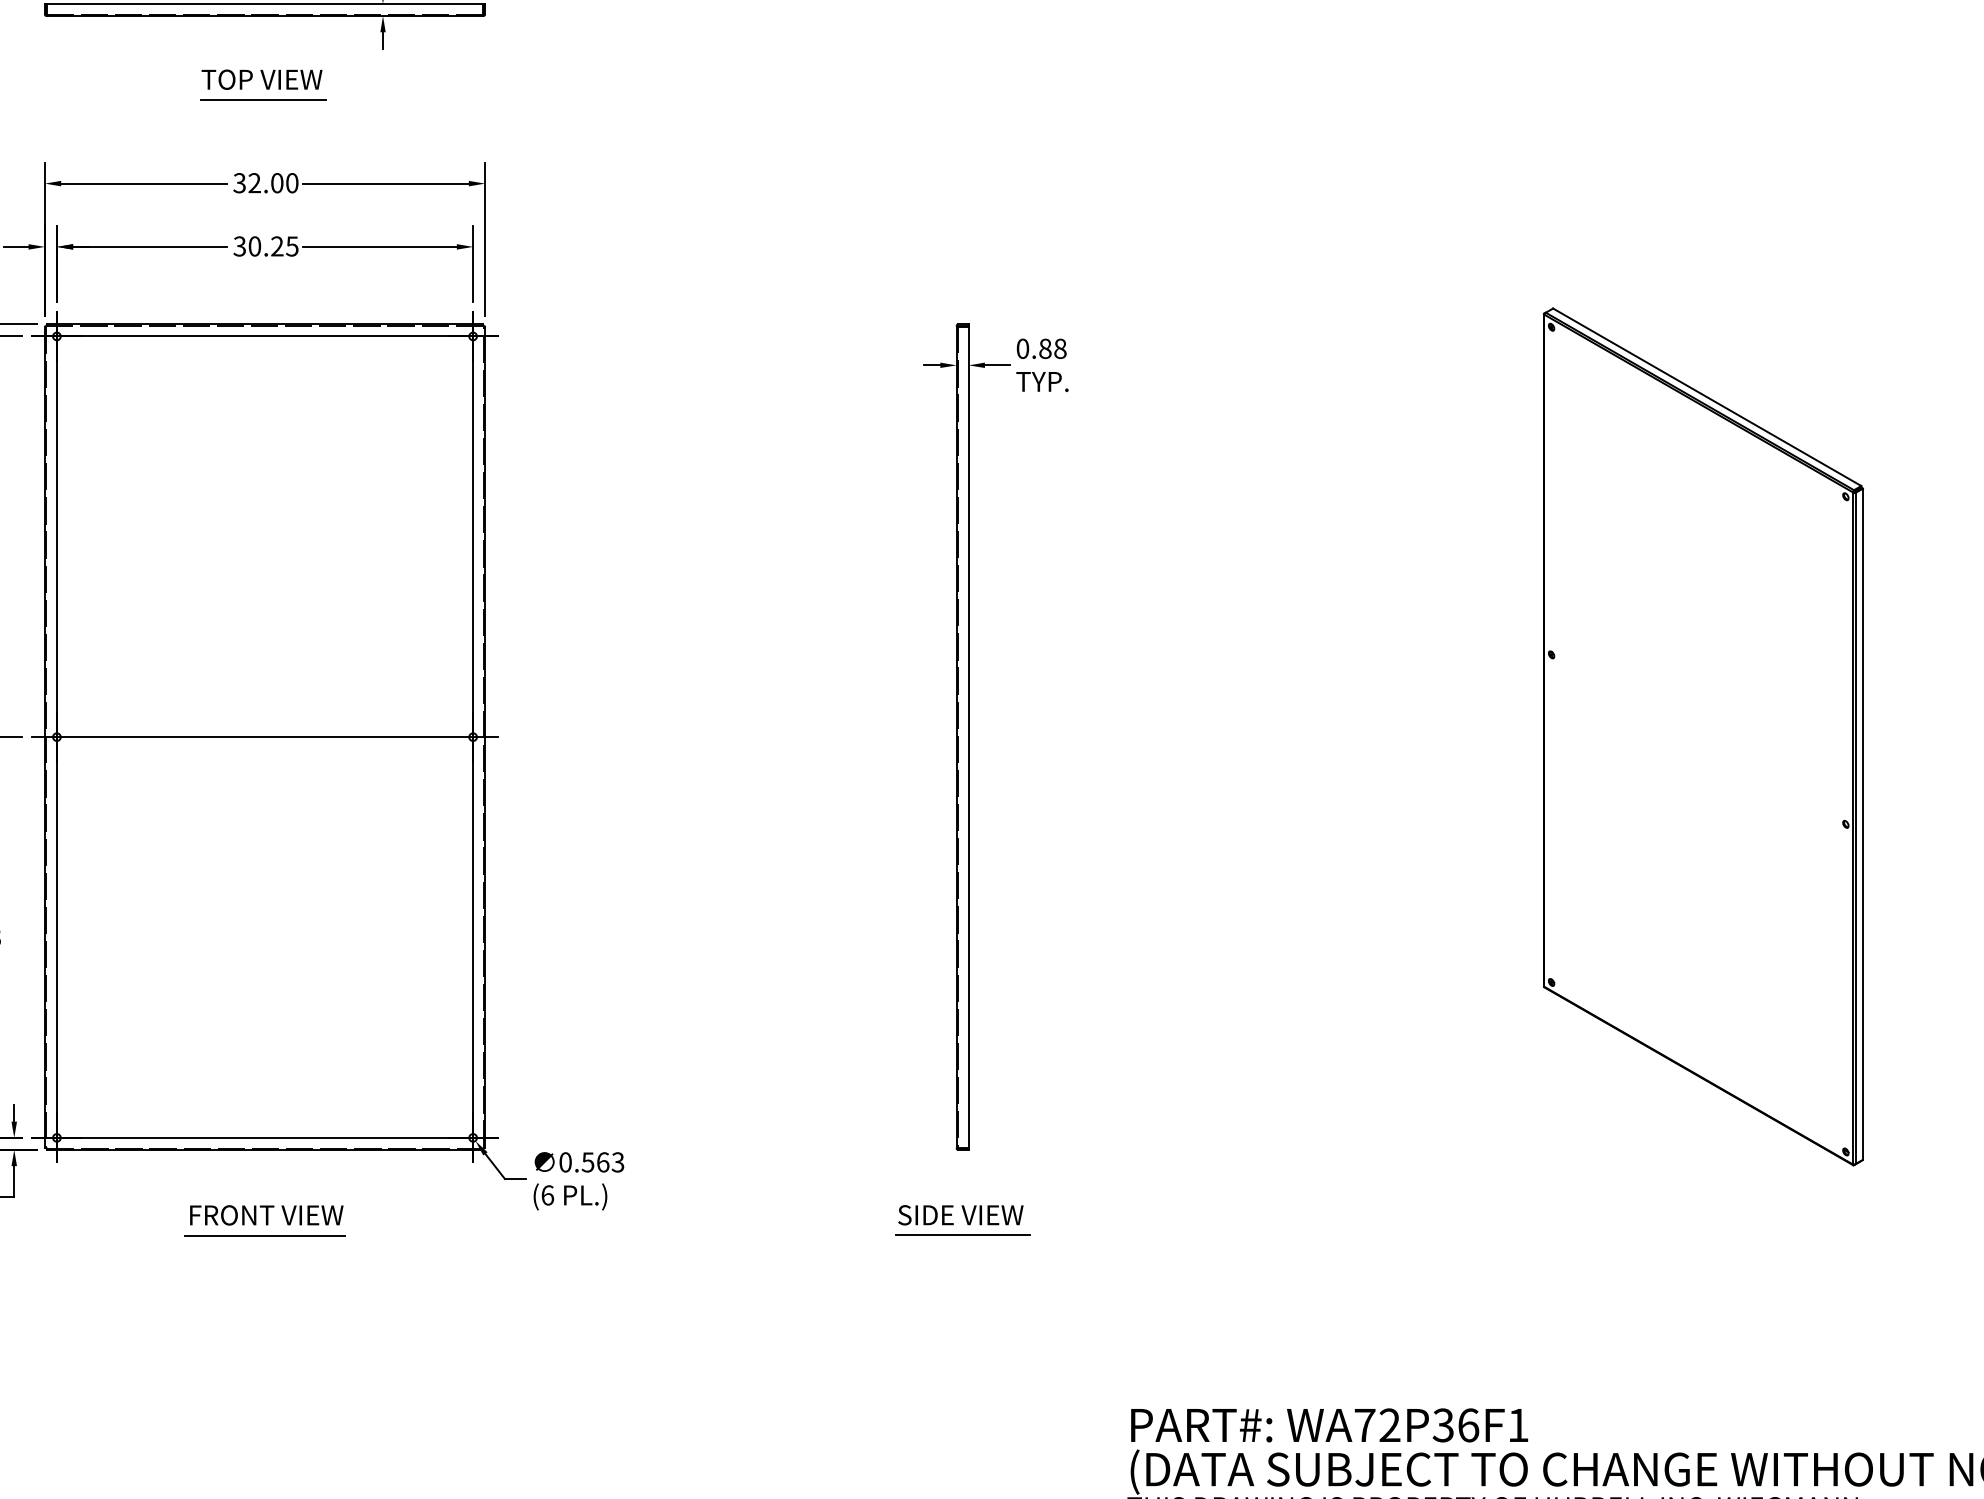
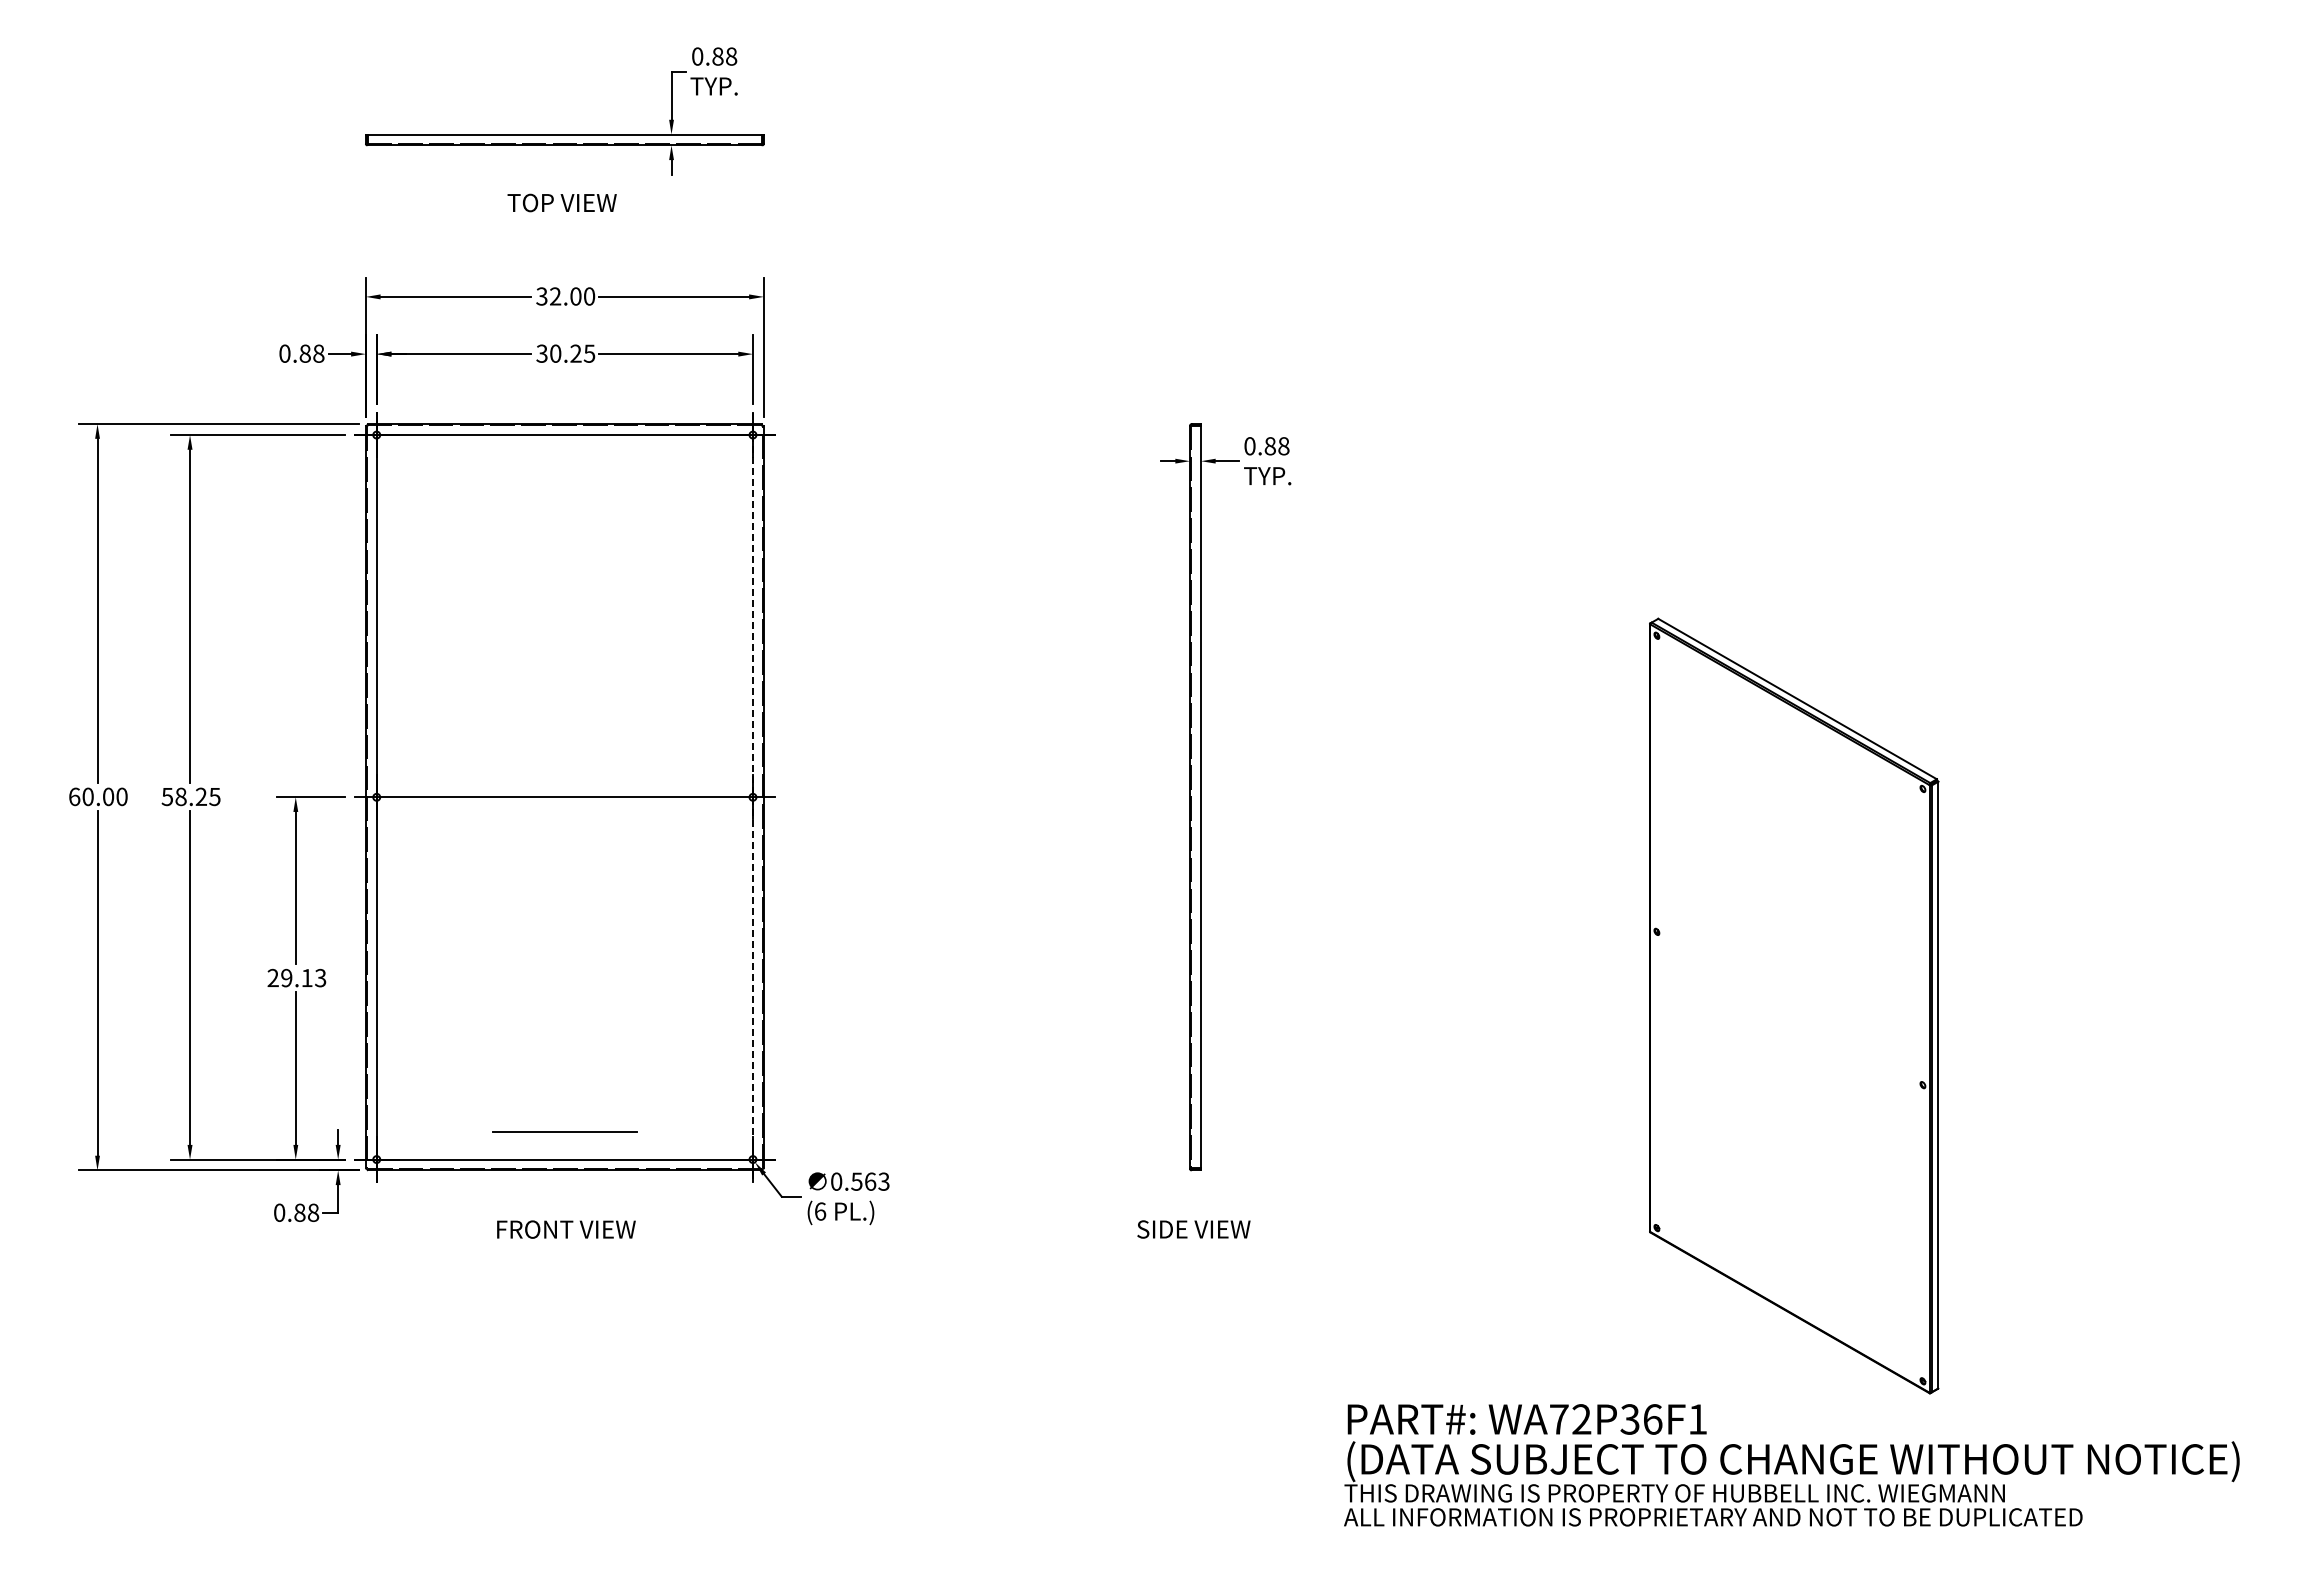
line: (262, 100) -> (562, 221), removed
part: (1703, 736) -> (1794, 1005), moved
line: (472, 737) -> (752, 797), solid -> dashed
line: (264, 1235) -> (564, 1131), moved
line: (962, 1235) -> (1195, 1247), removed

